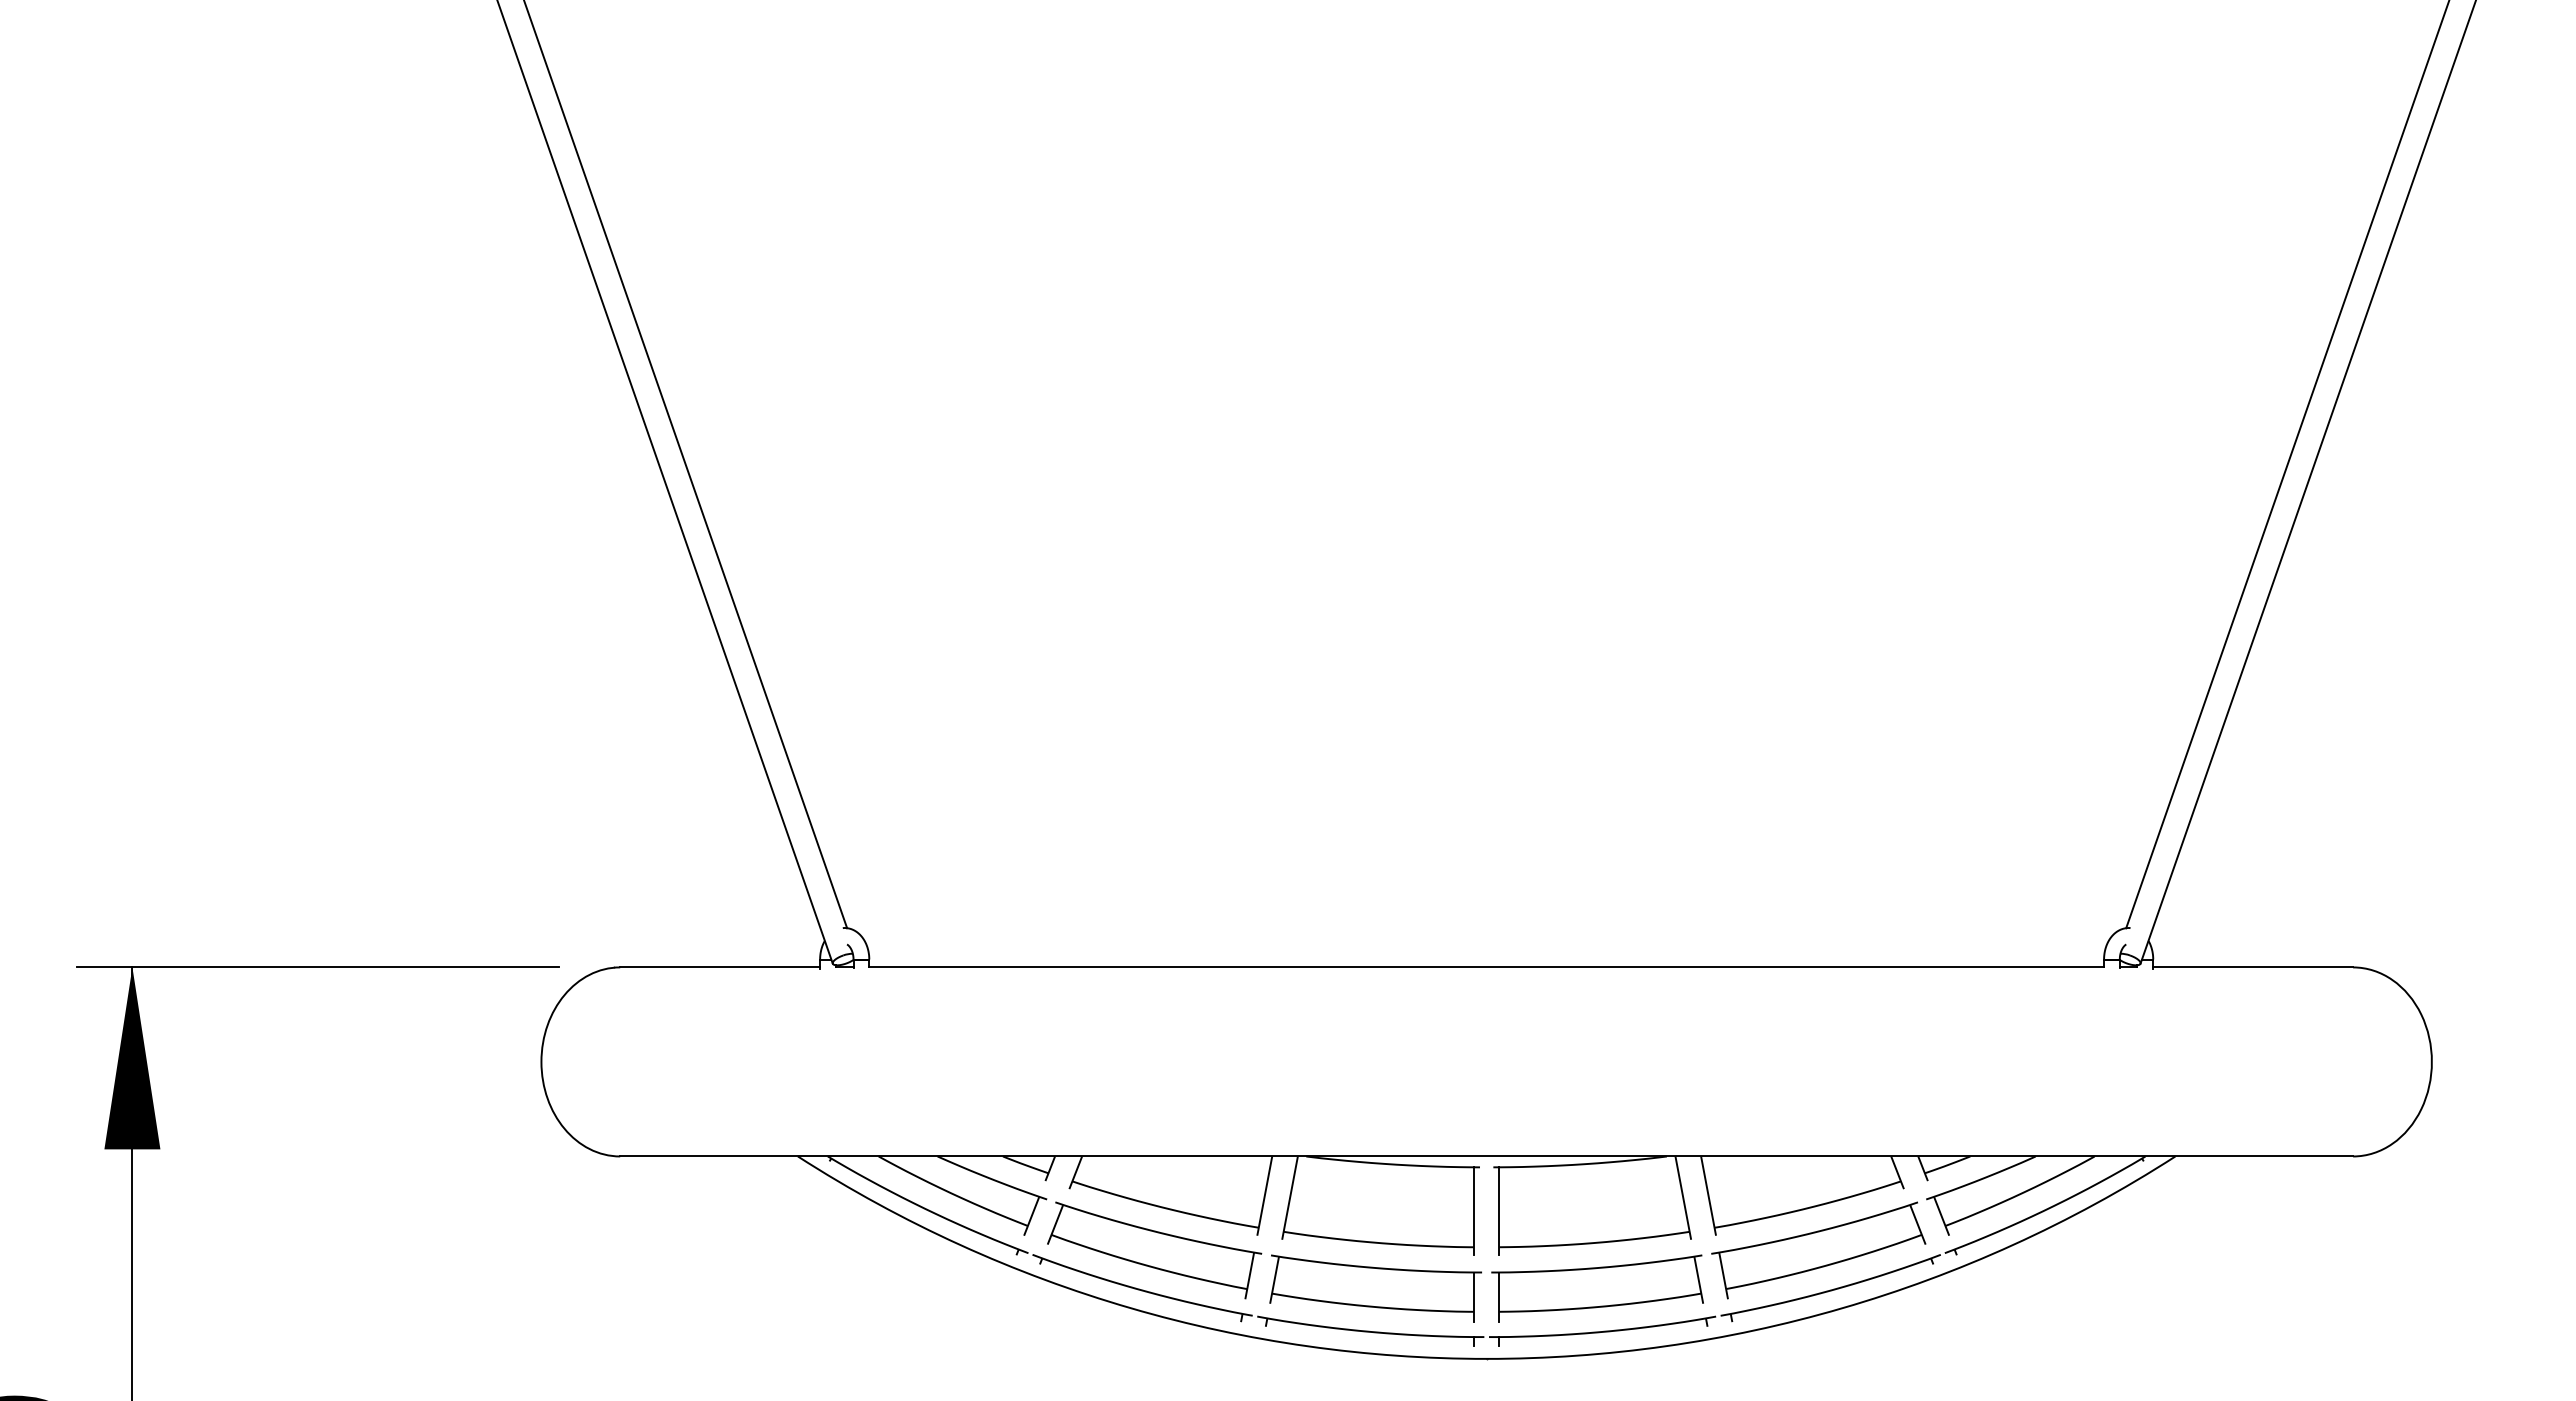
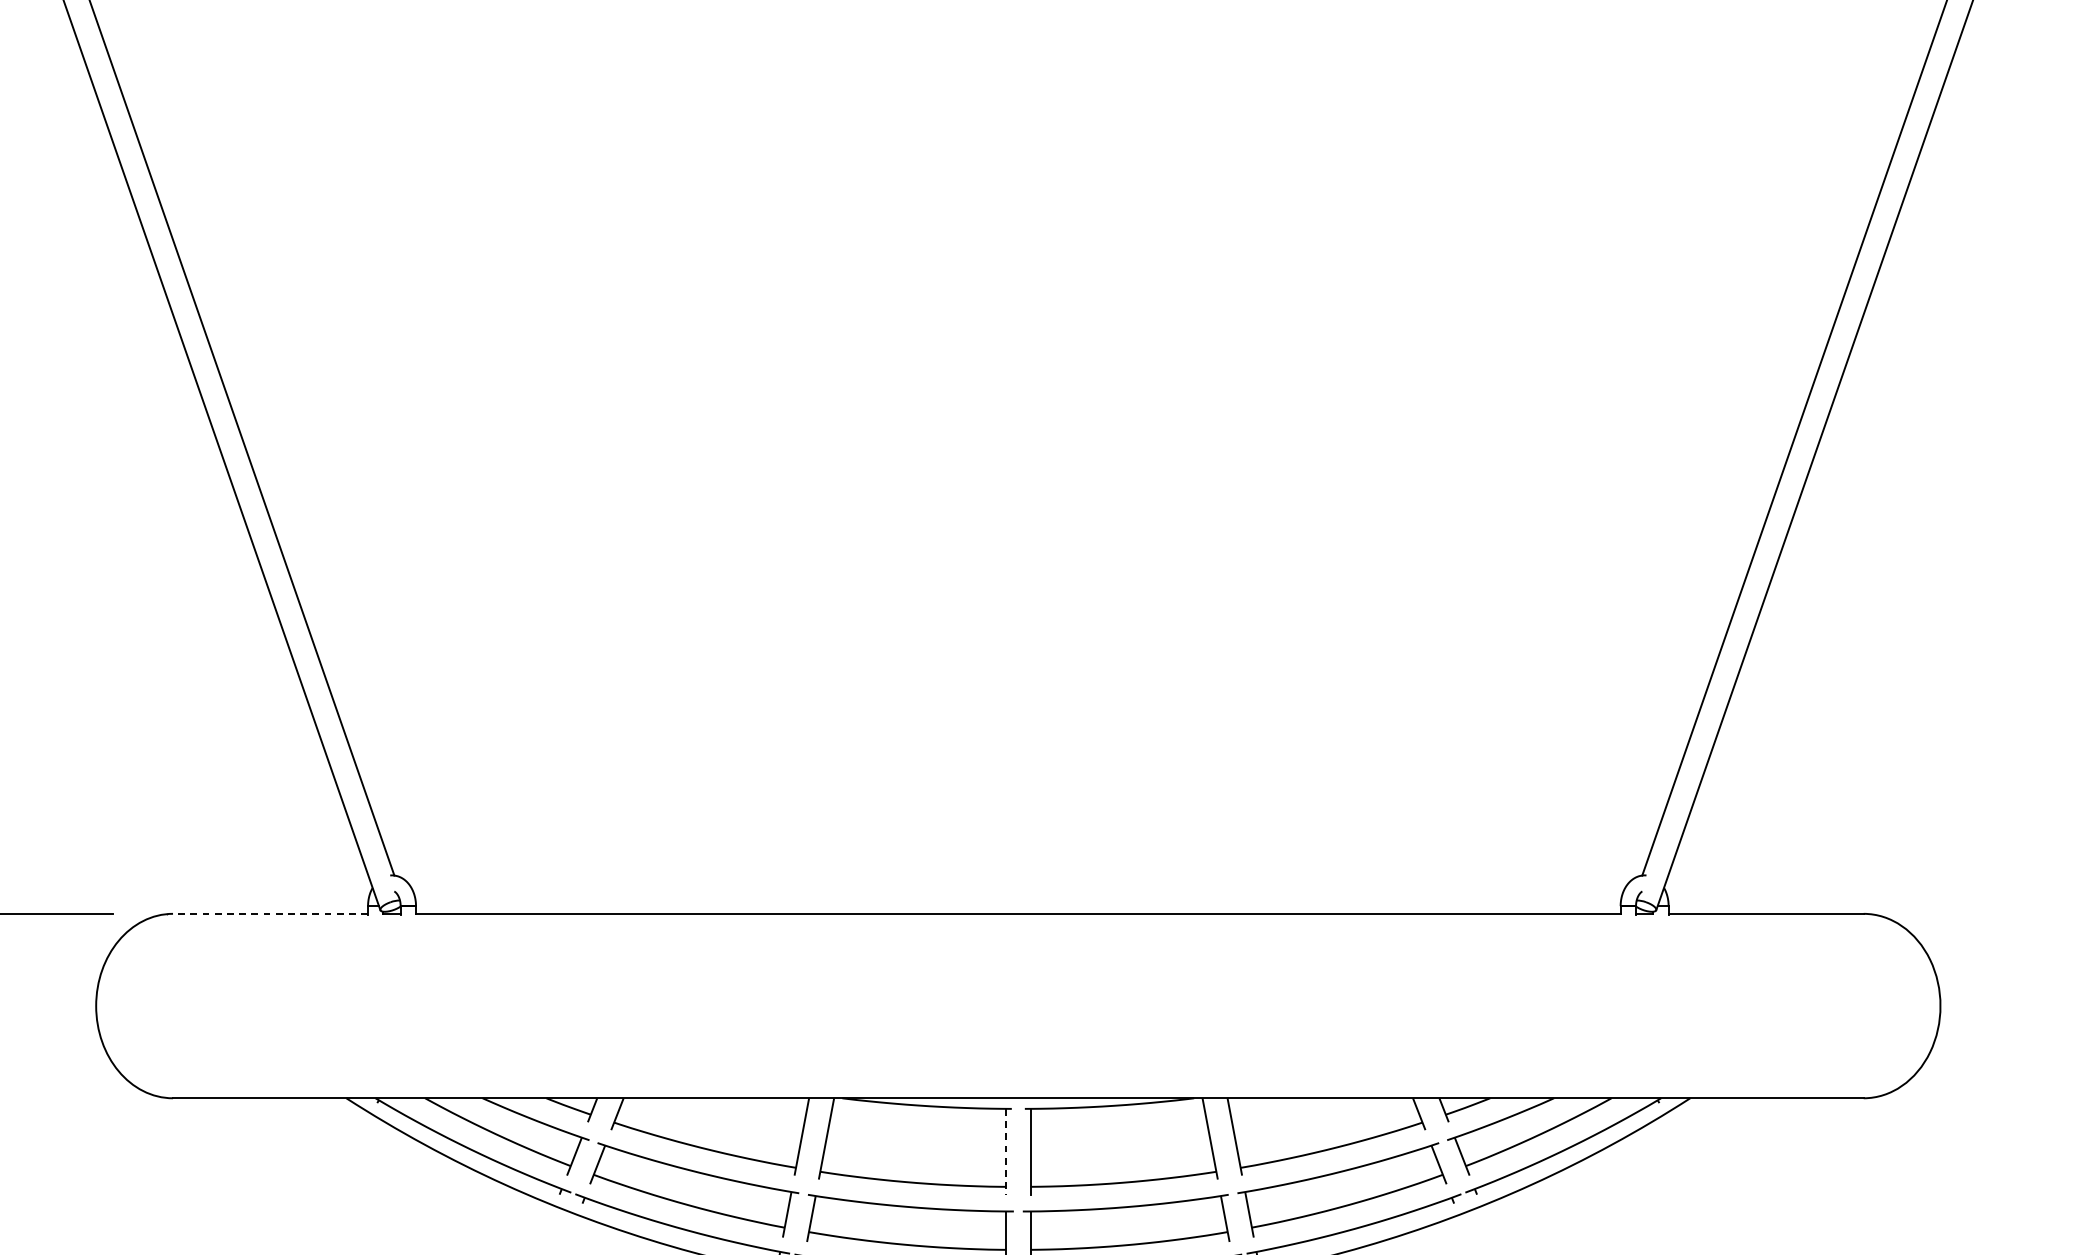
line: (720, 967) -> (270, 913), solid -> dashed
line: (1474, 1211) -> (1006, 1151), solid -> dashed

